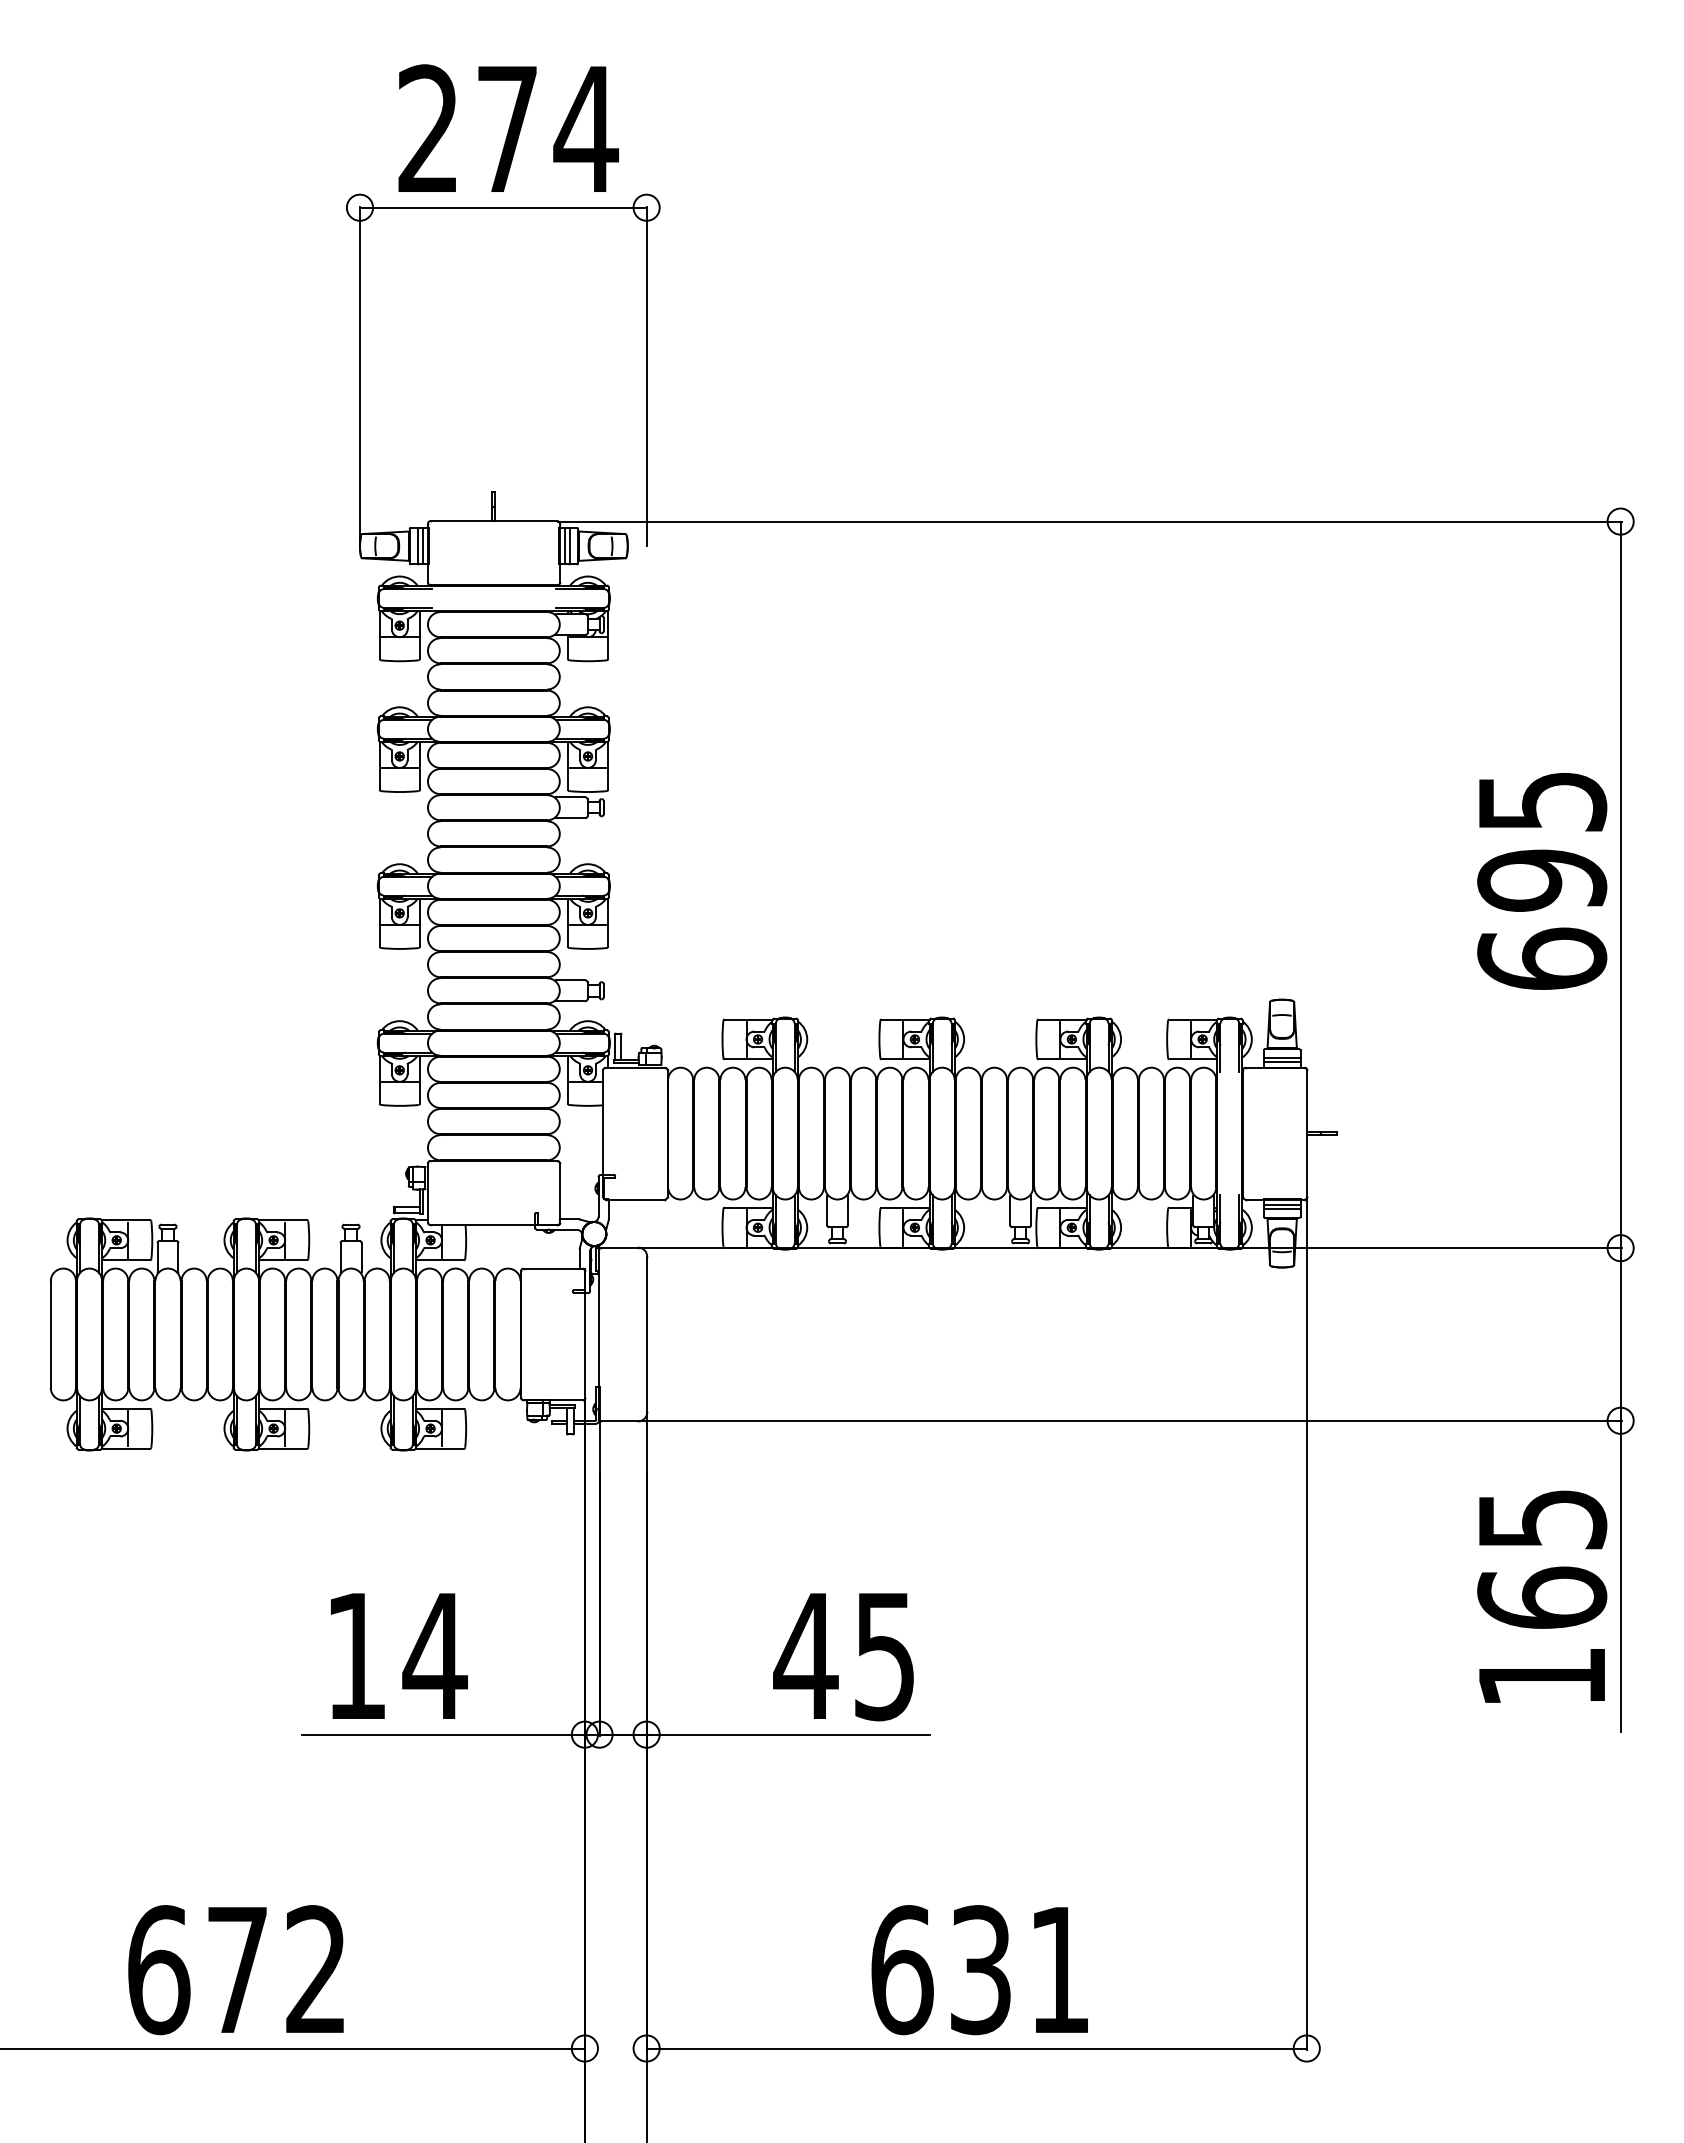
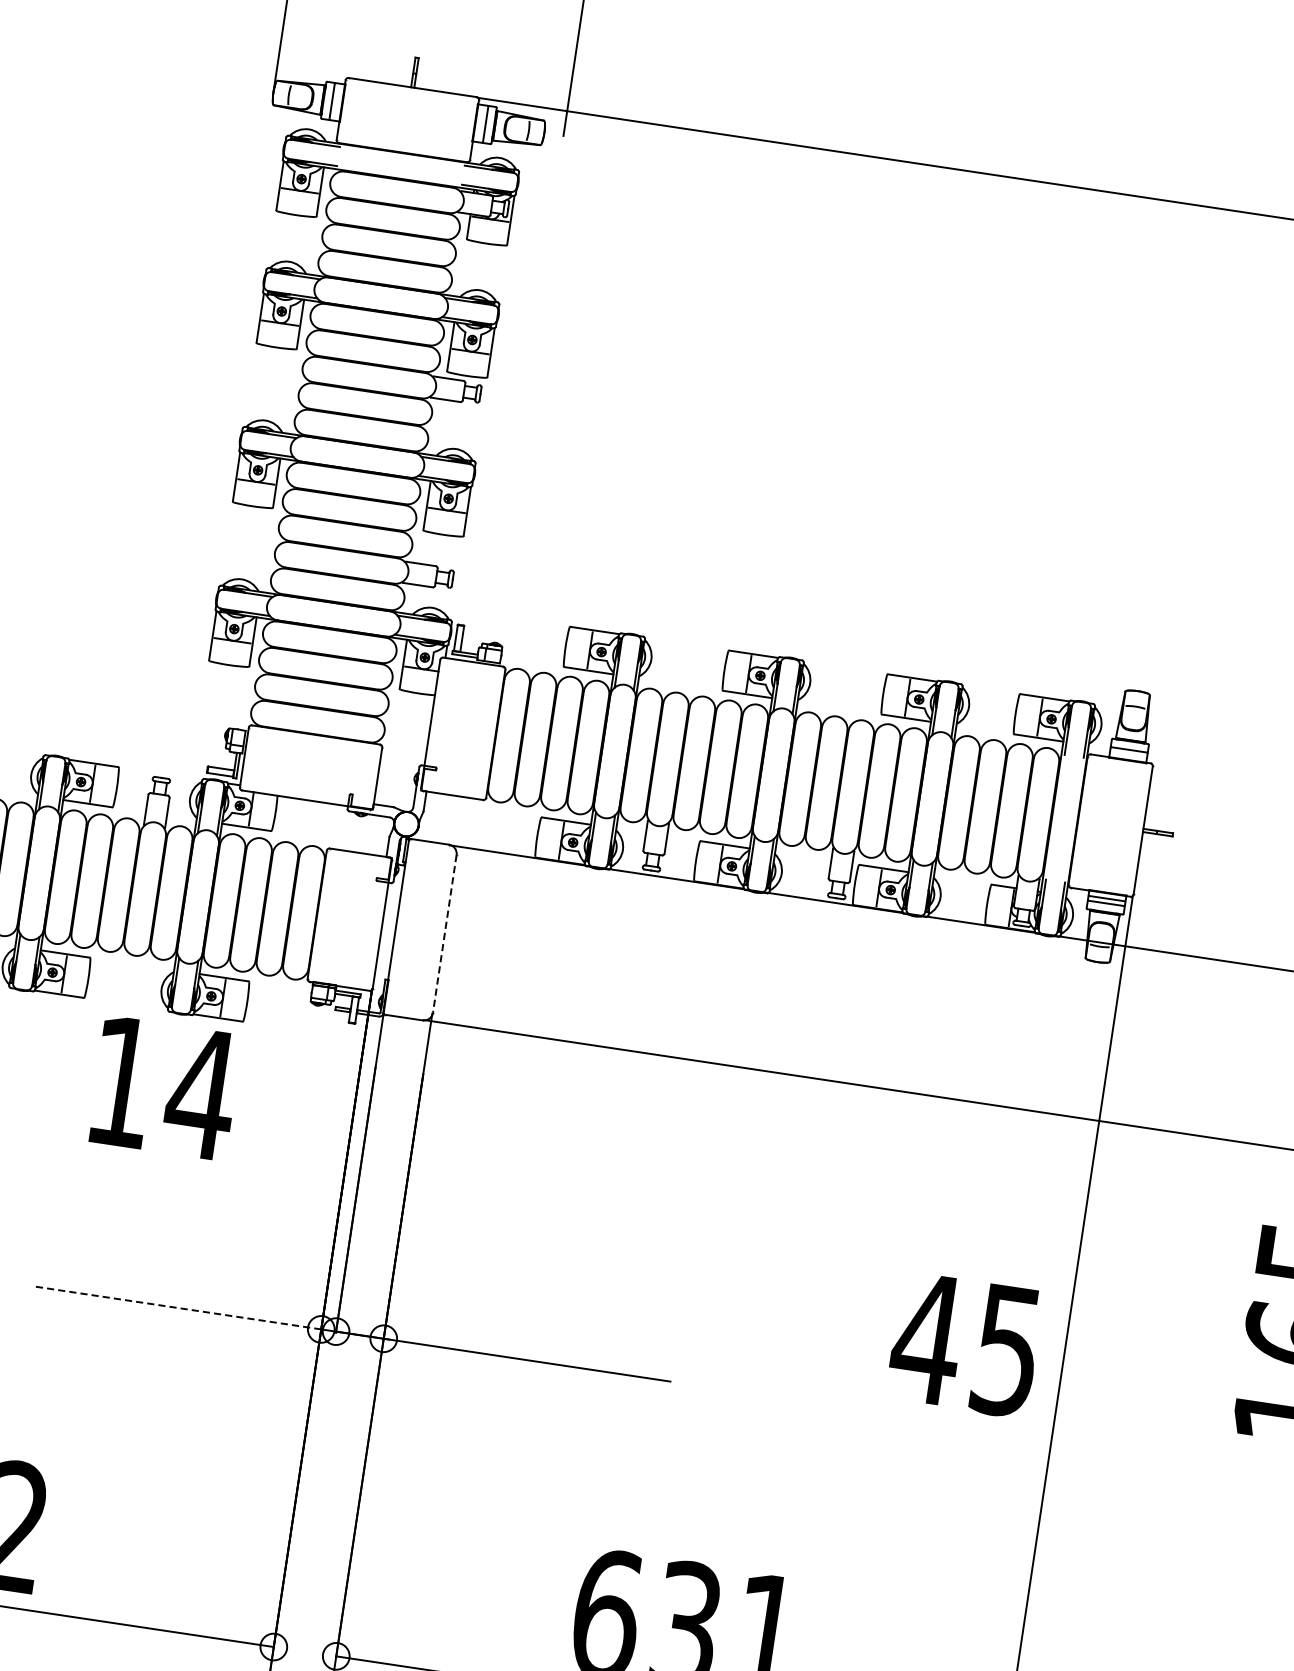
line: (422, 545) -> (336, 101), removed
line: (565, 545) -> (481, 123), removed
line: (1281, 1062) -> (1127, 754), removed
line: (647, 1334) -> (445, 933), solid -> dashed
text: (399, 1655) -> (165, 1087), moved
text: (843, 1657) -> (965, 1345), moved
line: (443, 1734) -> (178, 1307), solid -> dashed

